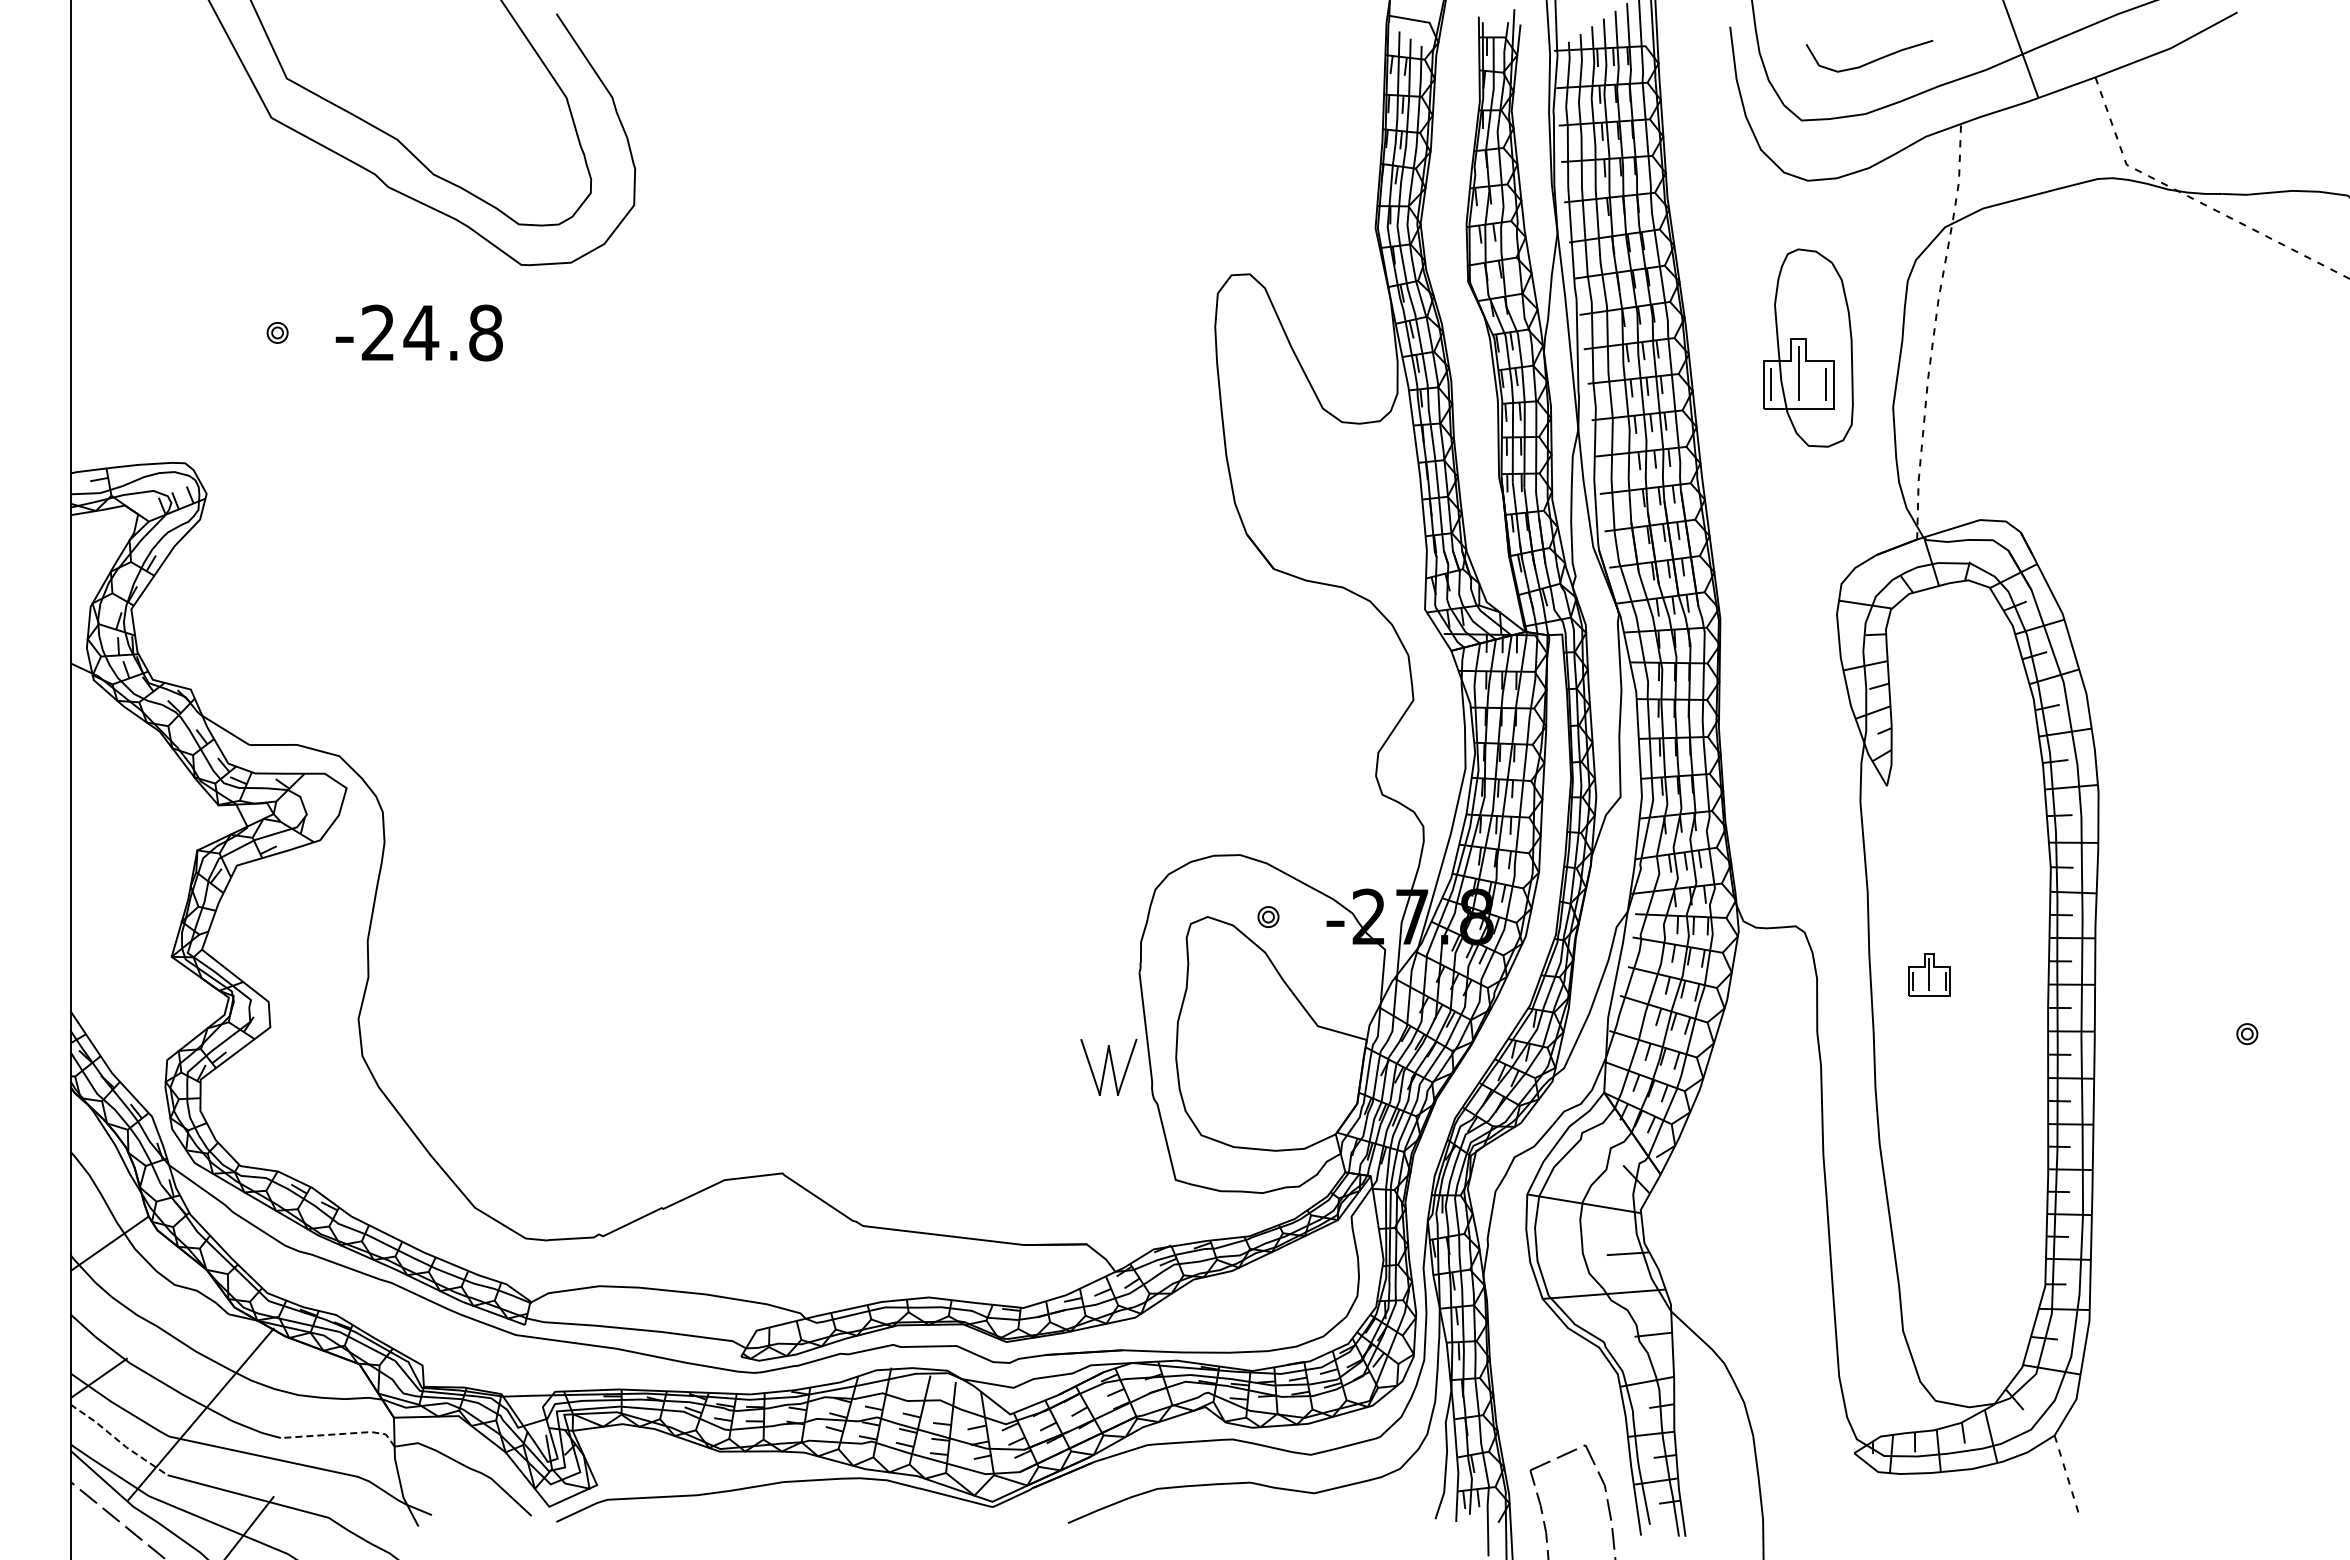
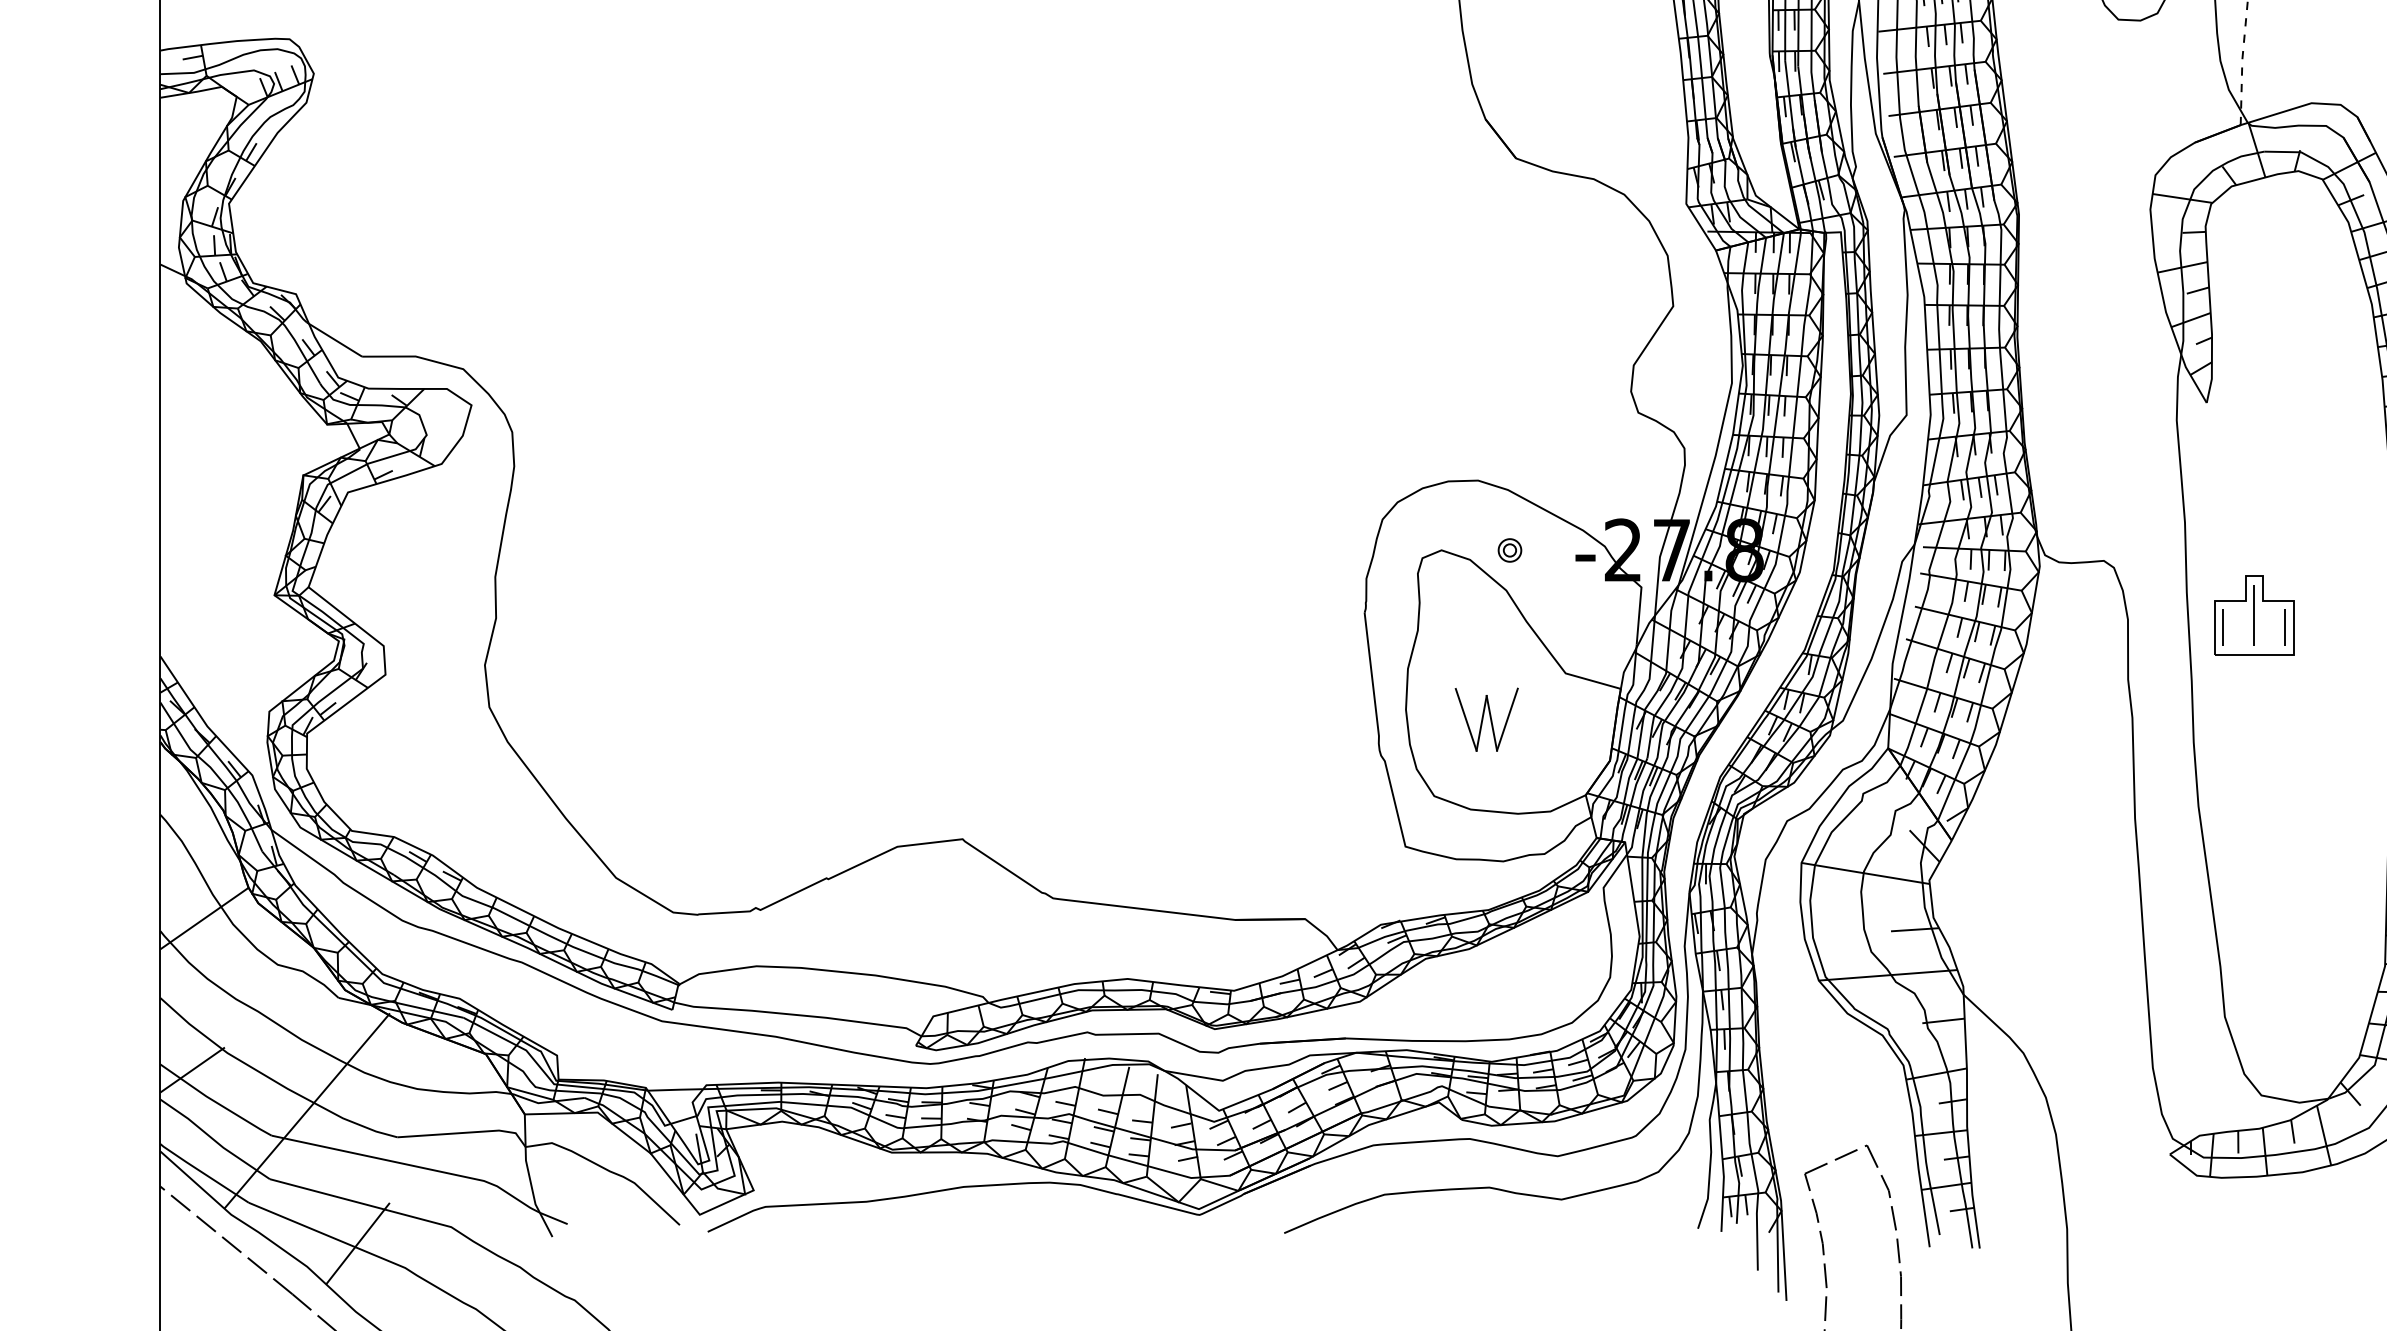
part: (1929, 974) -> (2254, 615), size x1.67
part: (1108, 1066) -> (1486, 718), moved
line: (342, 1433) -> (466, 1132), dashed -> solid
line: (118, 1441) -> (214, 1141), dashed -> solid

